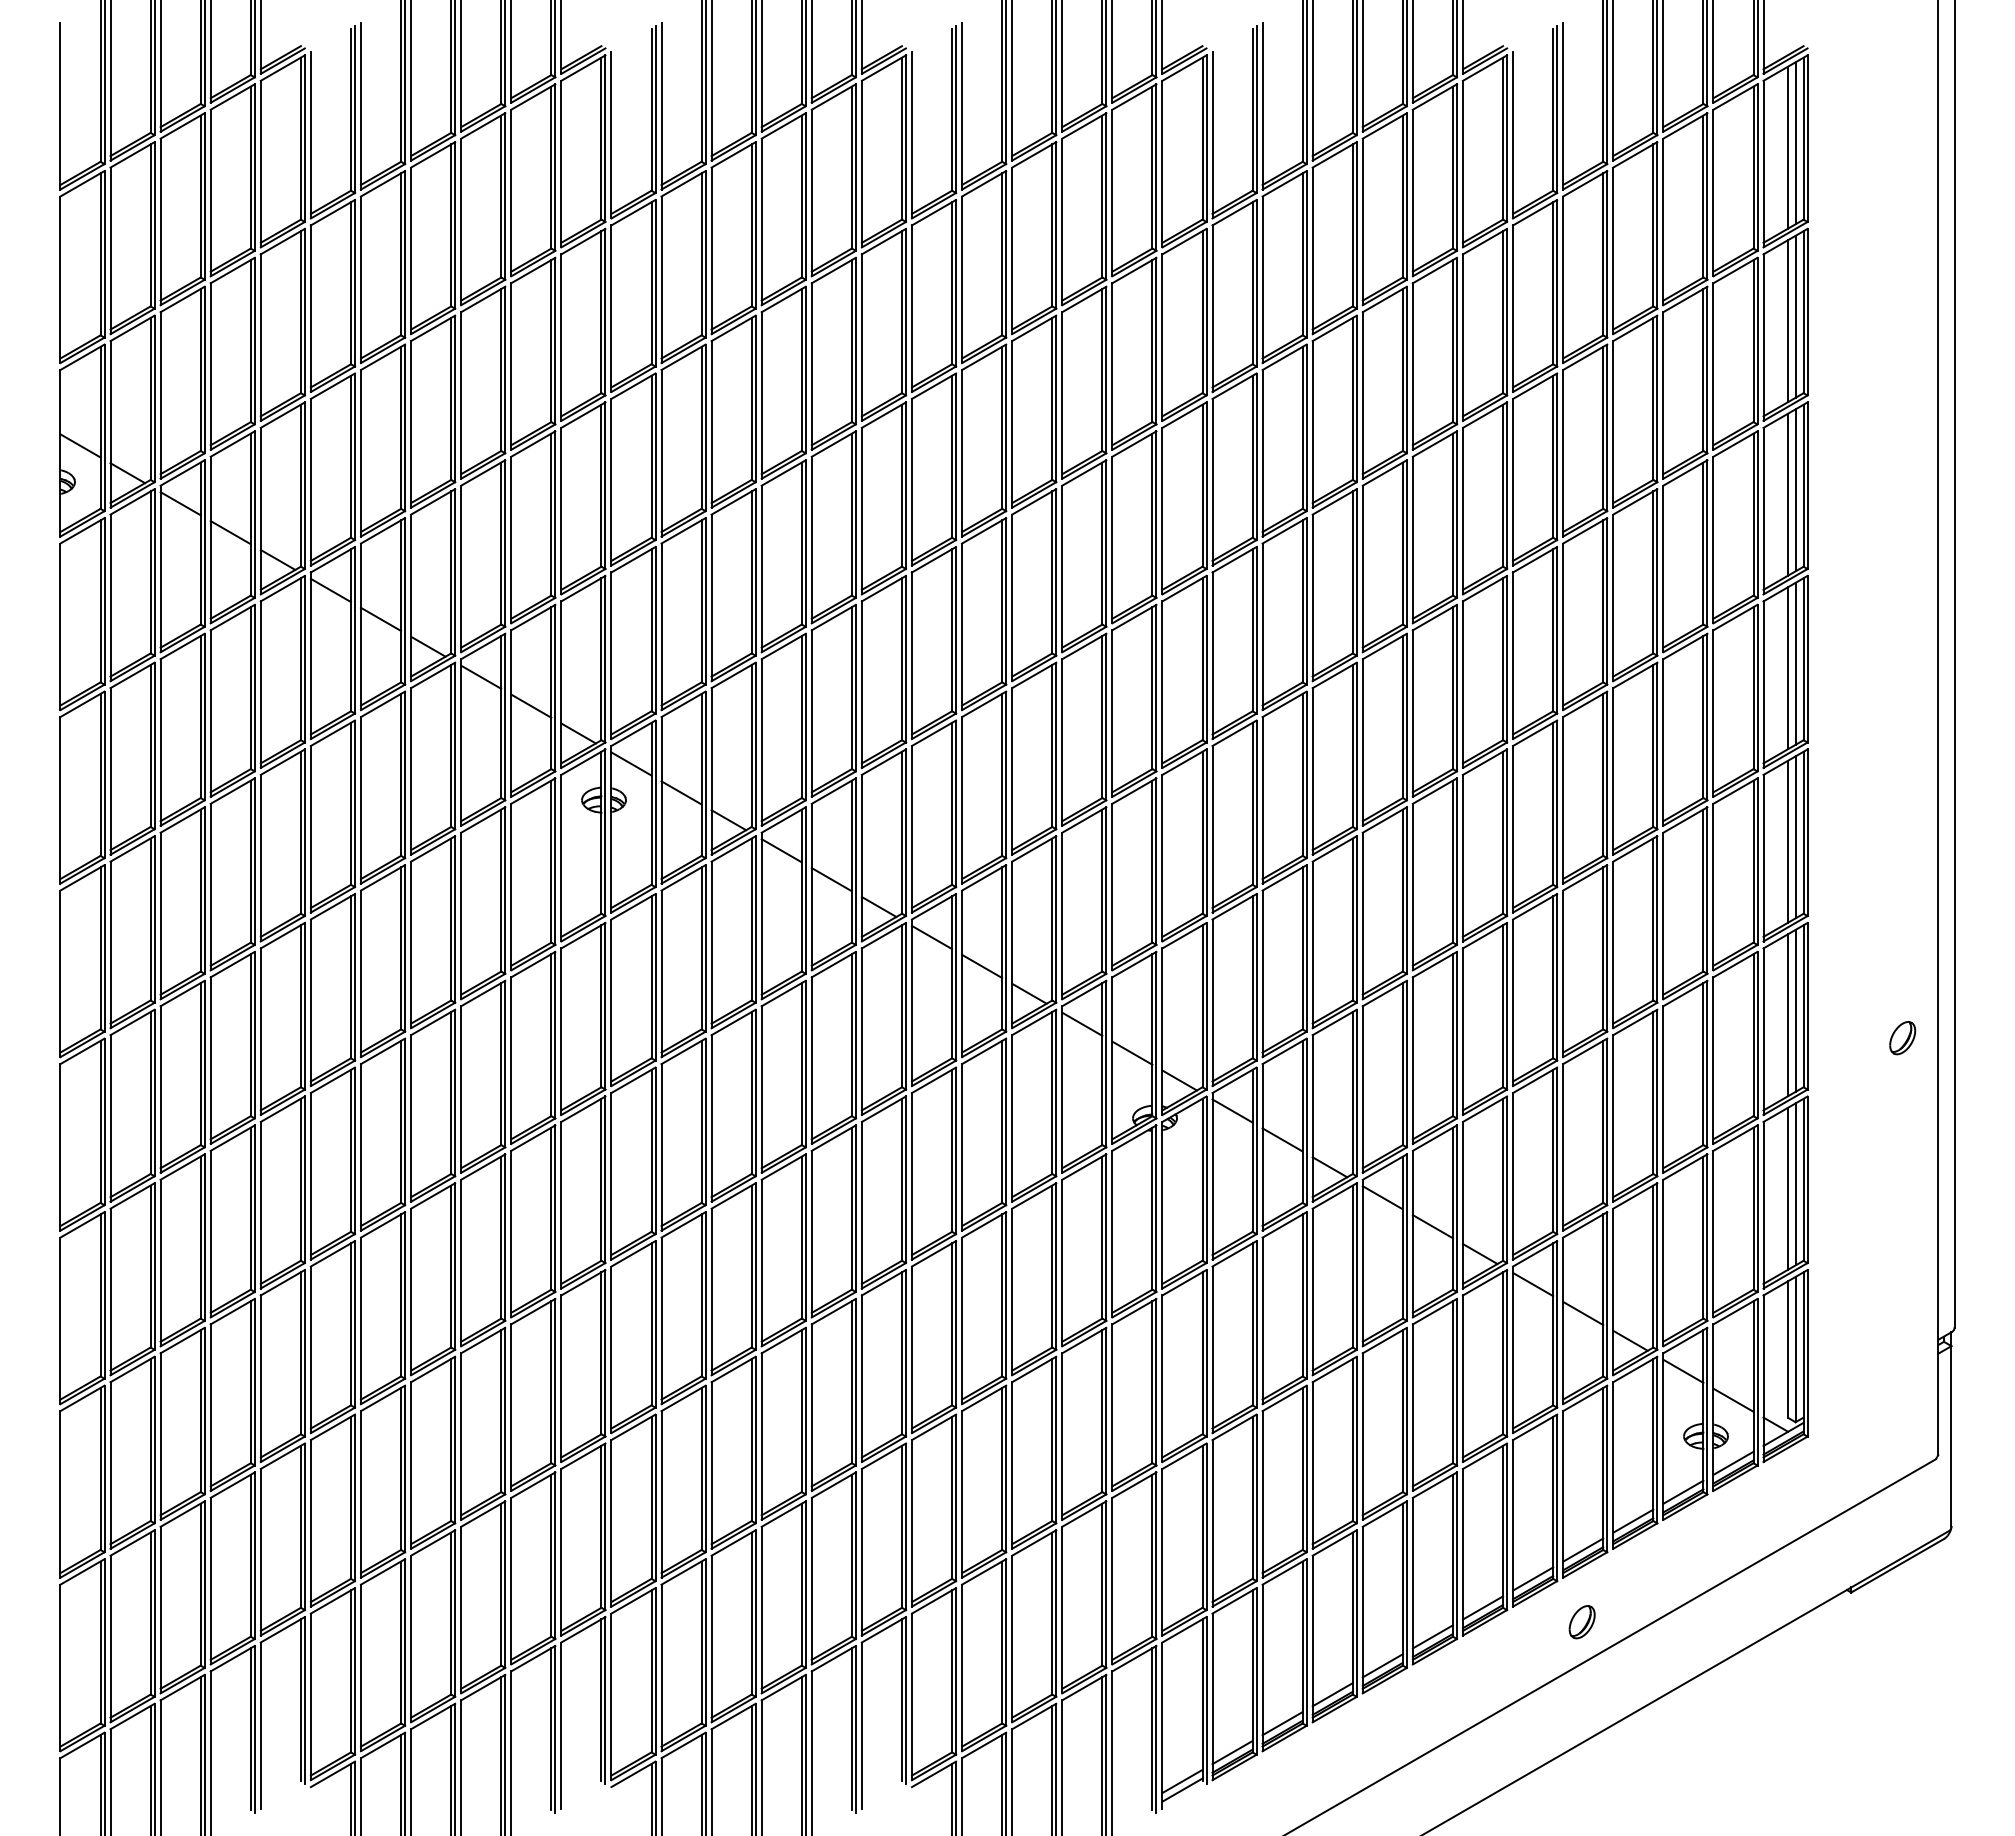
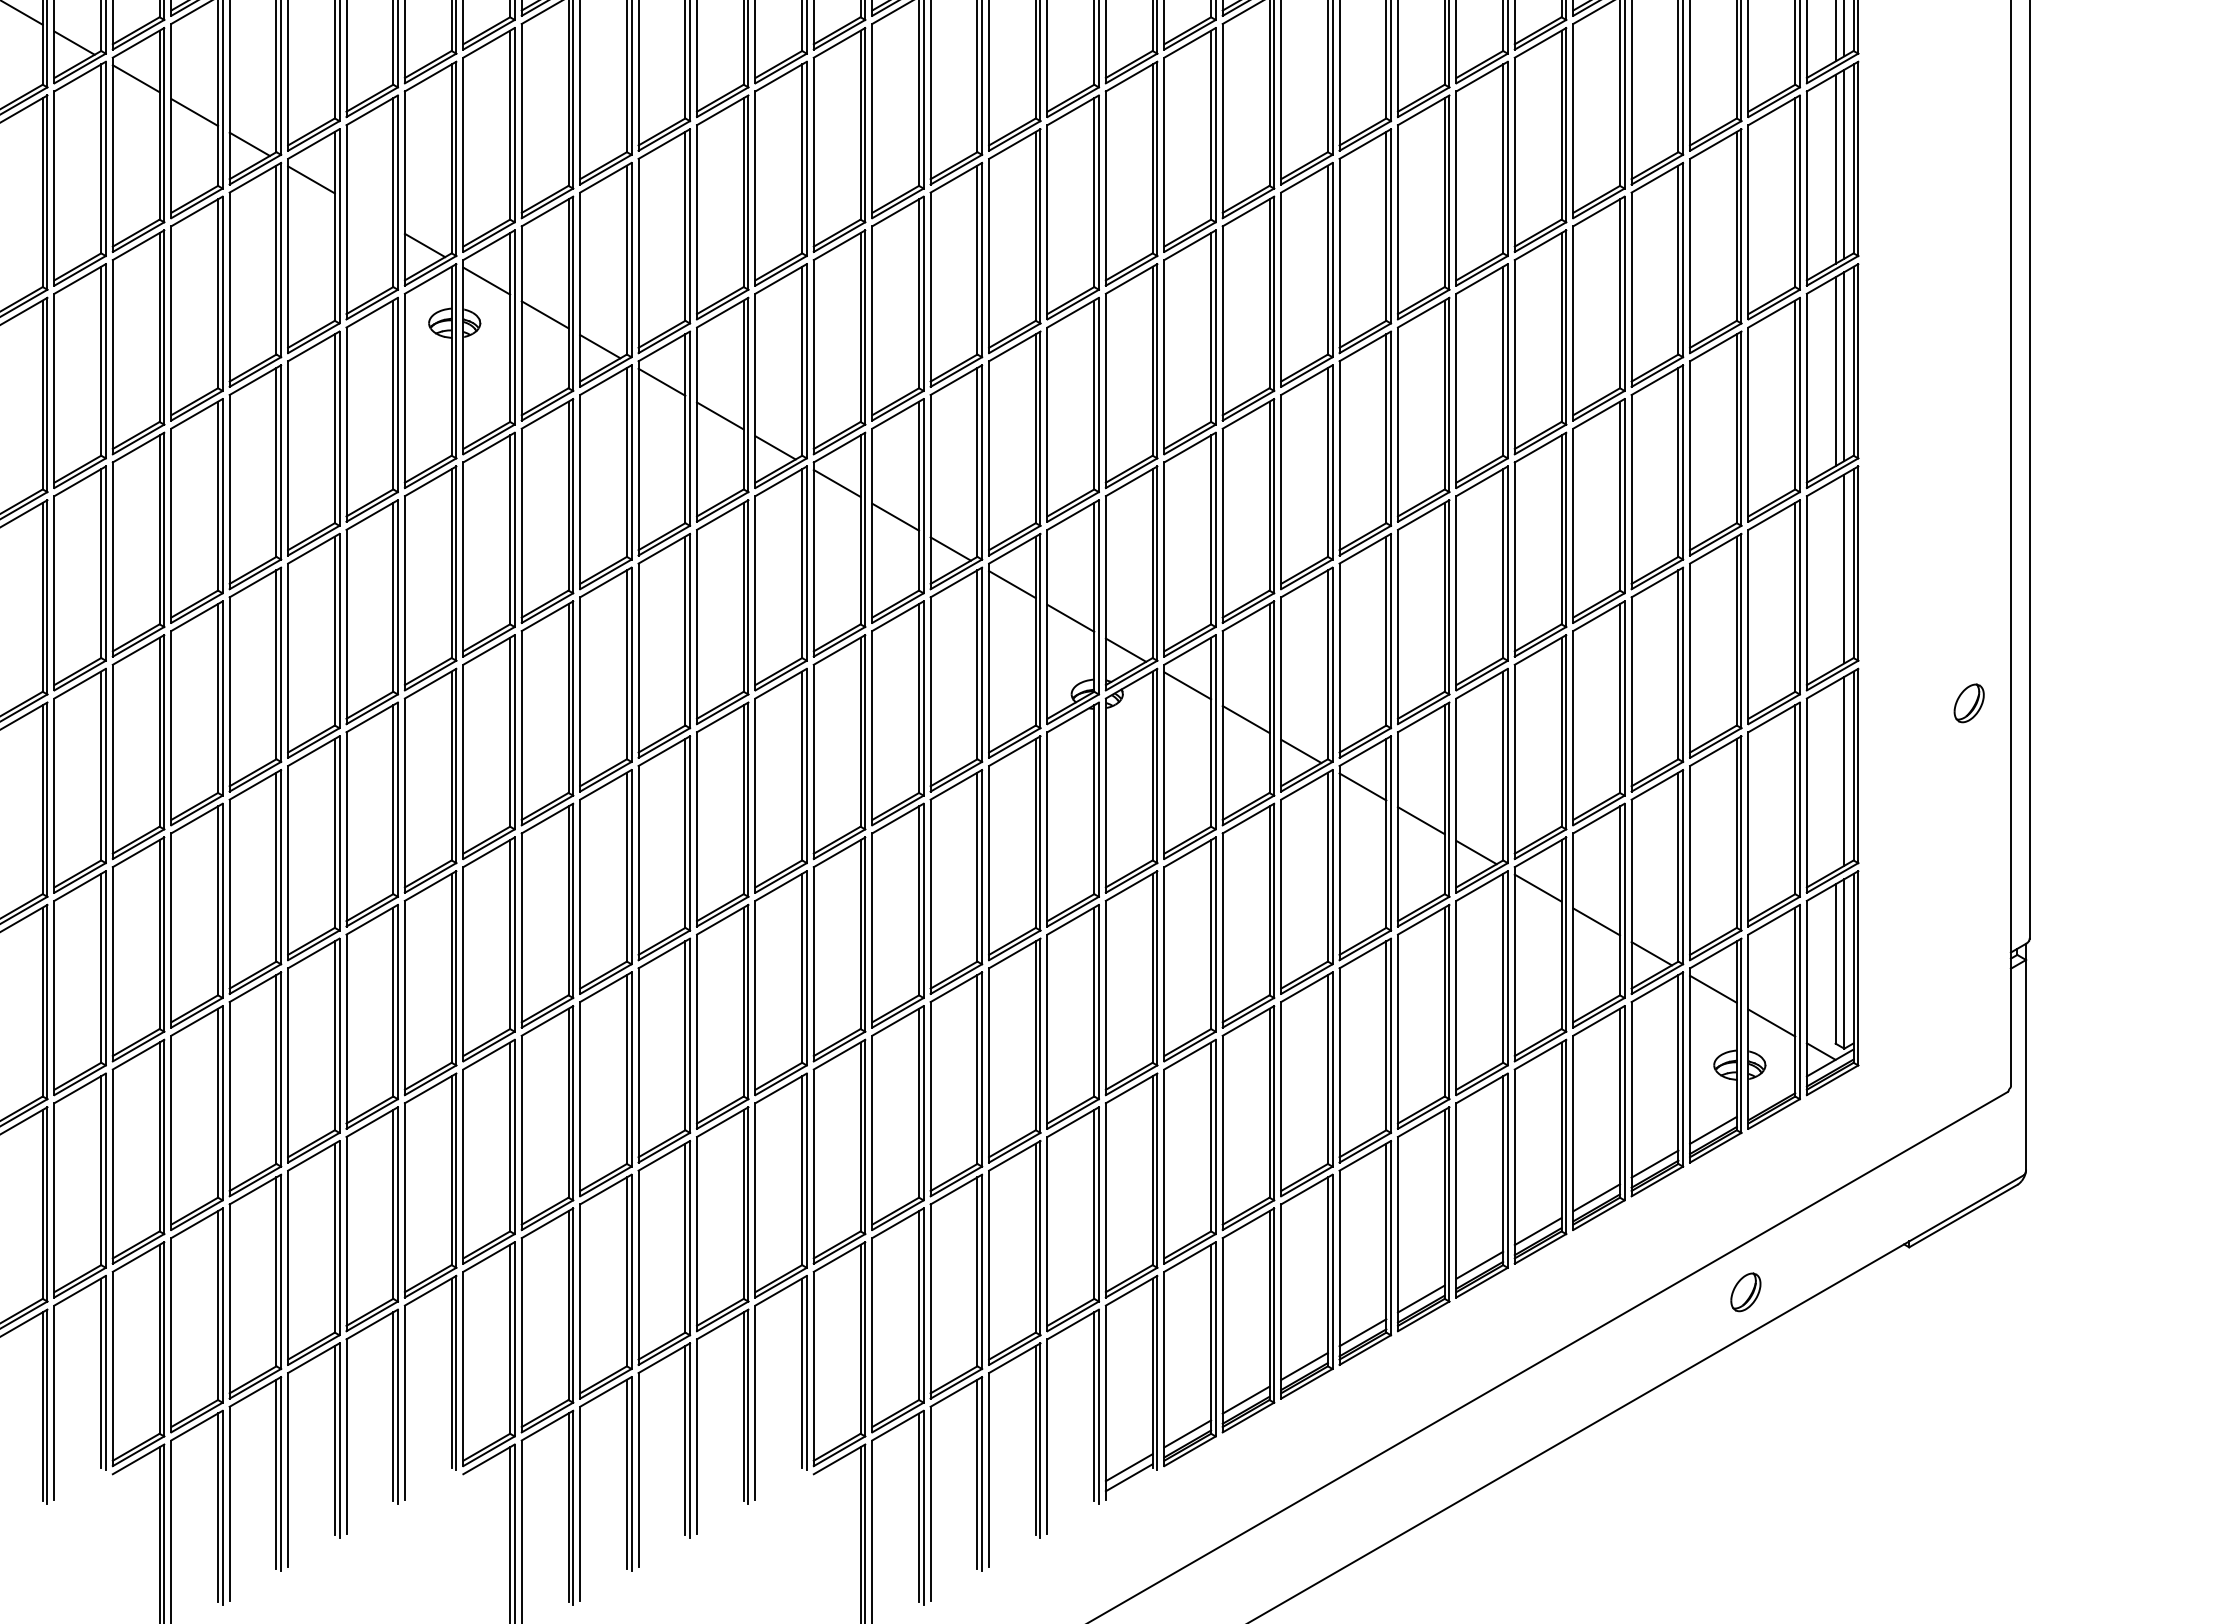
line: (531, 705) -> (370, 212), removed
line: (1788, 1015) -> (1836, 574), removed
part: (1902, 1038) -> (1968, 703), moved
line: (1788, 1188) -> (1836, 776), removed
line: (1733, 1462) -> (1771, 1095), removed
part: (1581, 1622) -> (1745, 1292), moved

